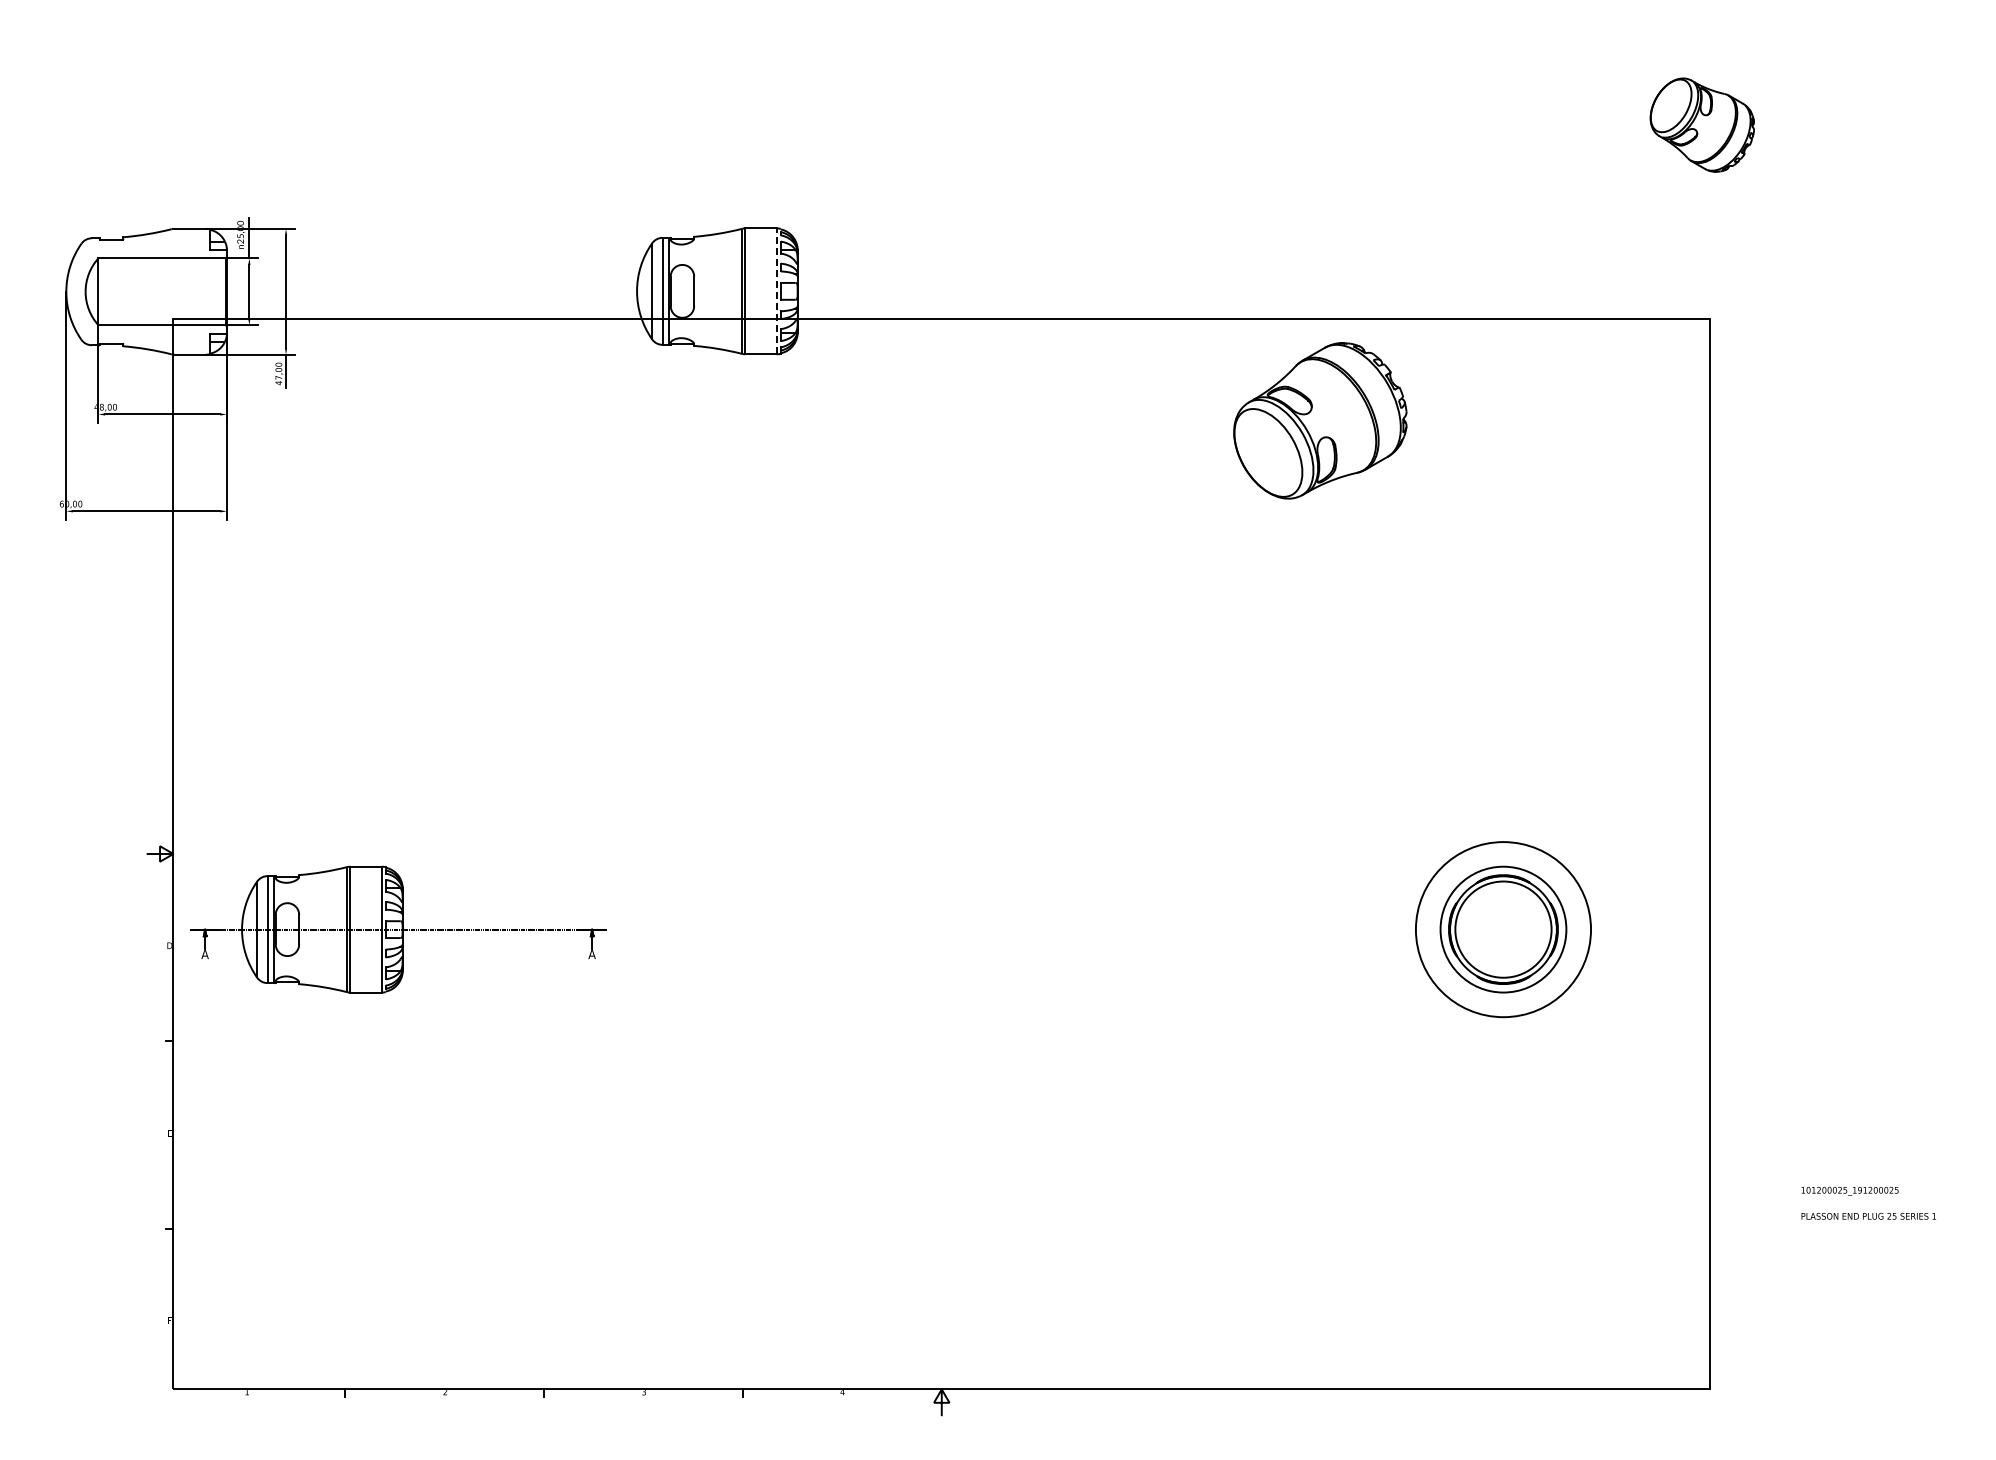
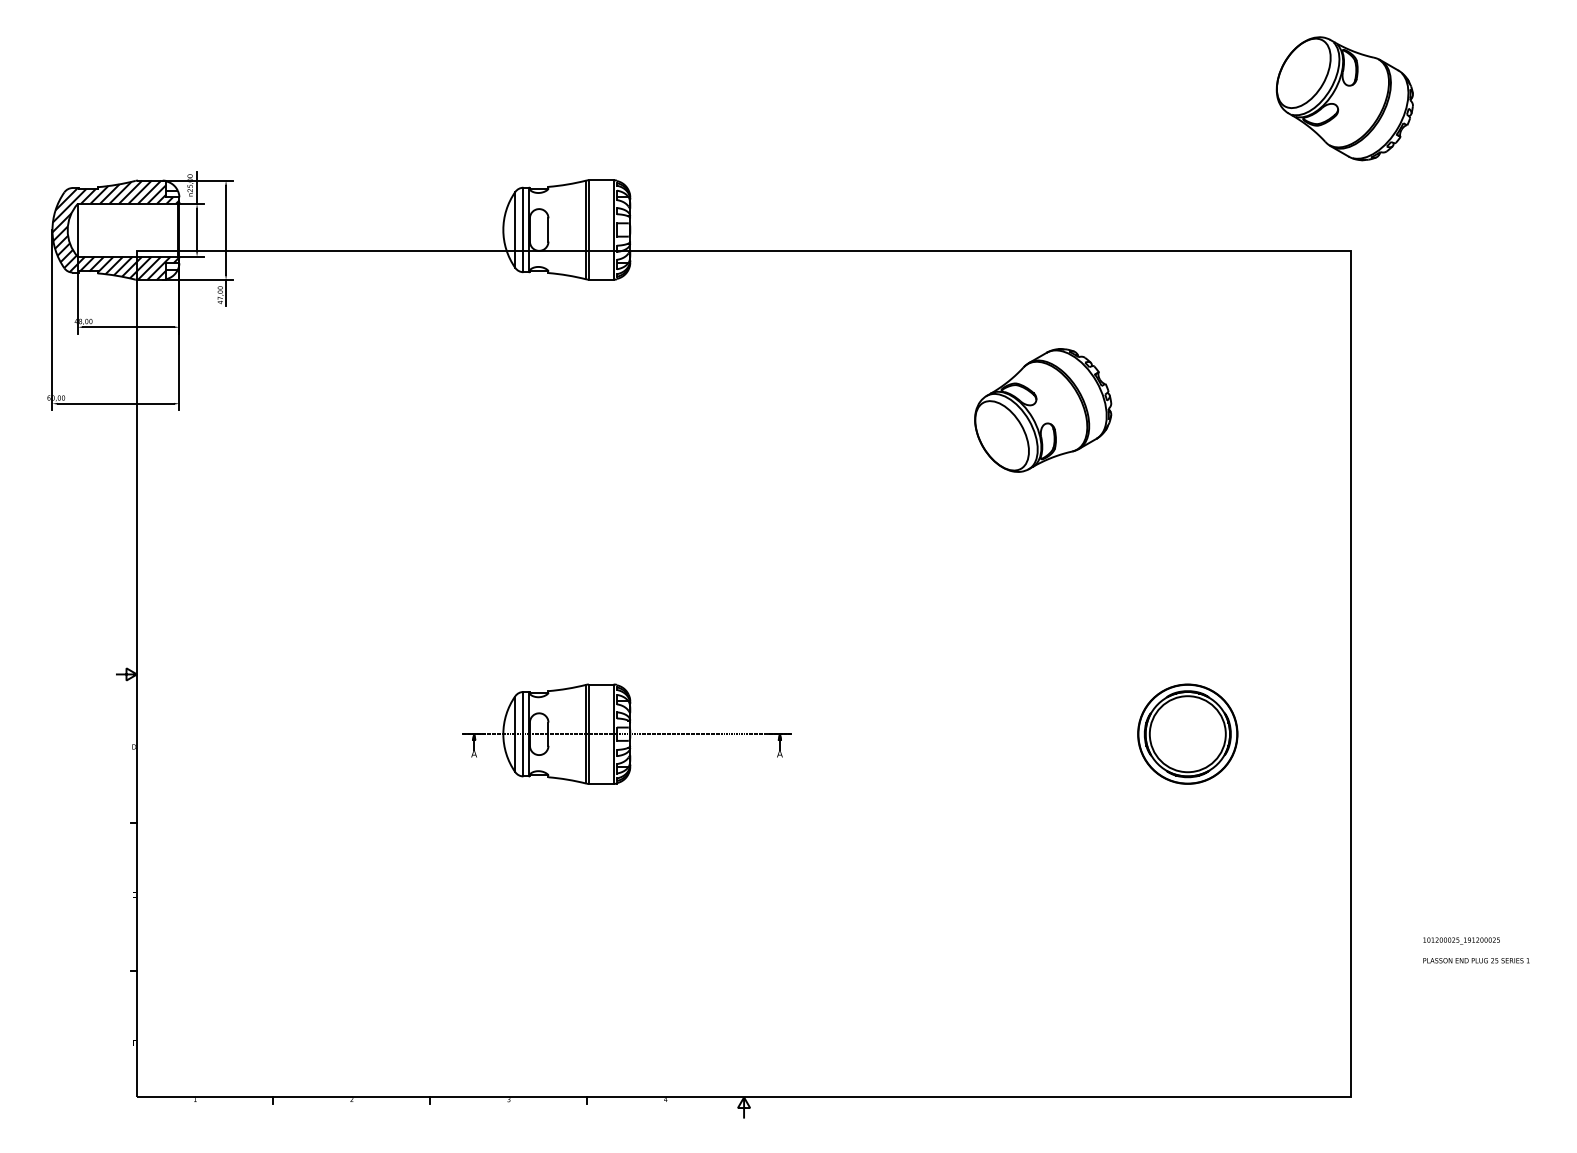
part: (1702, 124) -> (1345, 98), size x1.67
line: (776, 290) -> (613, 229), dashed -> solid
hatch: (146, 291) -> (115, 230), added
part: (1320, 420) -> (1043, 410), moved
part: (398, 929) -> (626, 734), moved
circle: (1503, 929) -> (1187, 734), size x0.71

